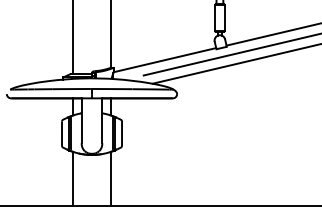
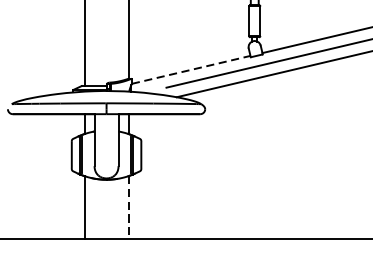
line: (165, 60) -> (191, 70), solid -> dashed
line: (110, 179) -> (127, 208), solid -> dashed

